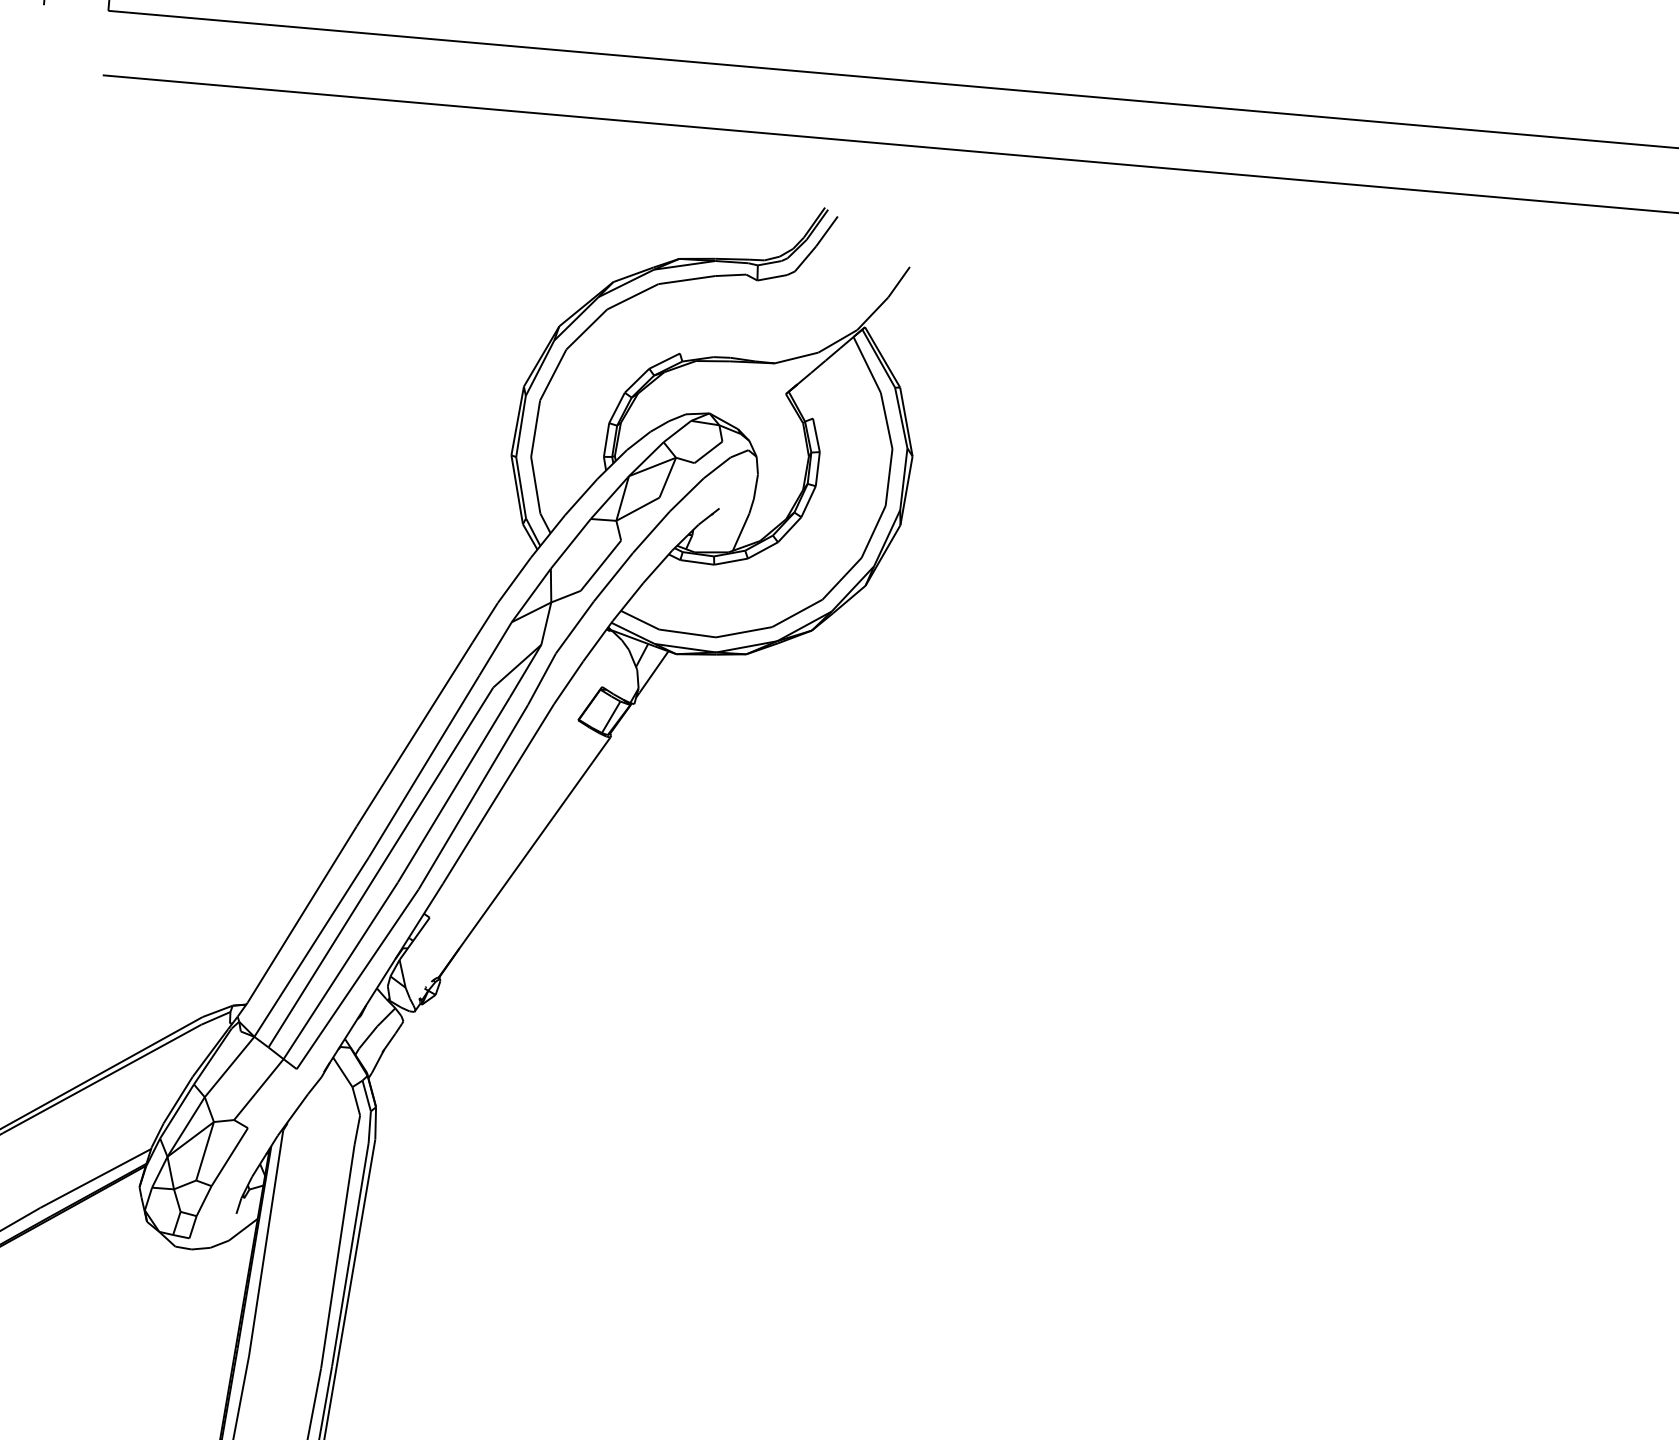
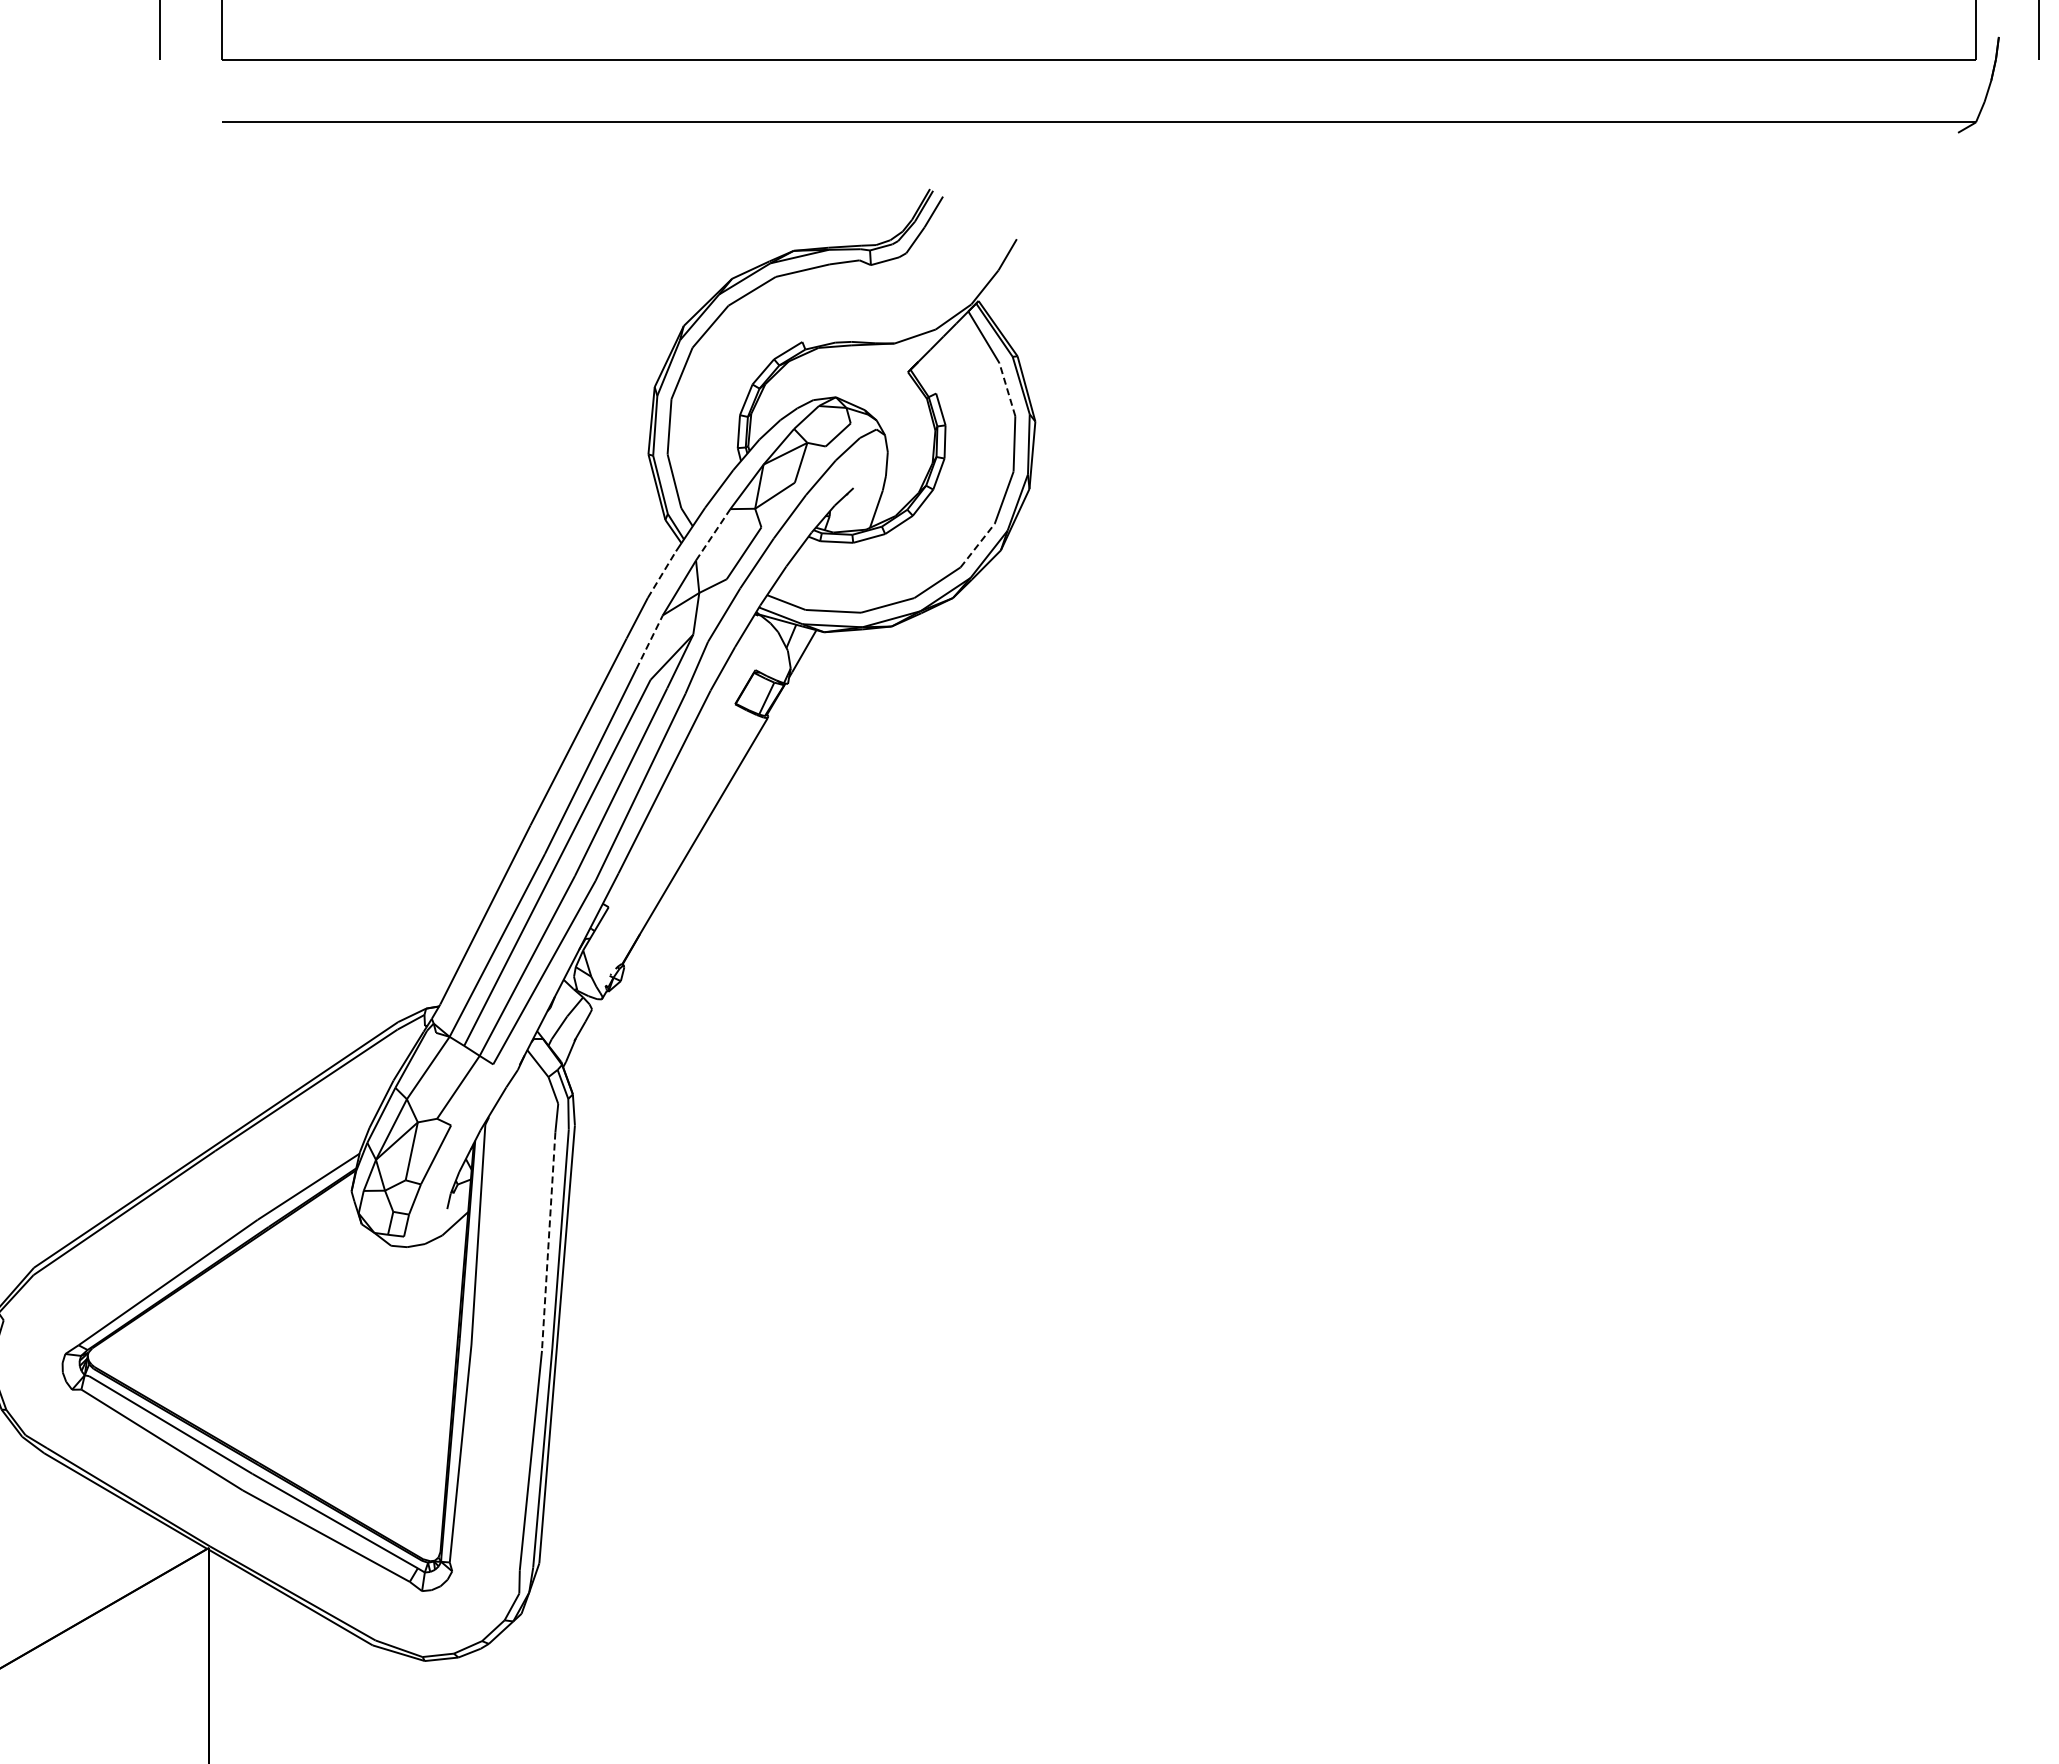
line: (886, 420) -> (1007, 389), solid -> dashed
line: (571, 543) -> (713, 534), solid -> dashed
line: (841, 578) -> (977, 545), solid -> dashed
line: (515, 580) -> (662, 574), solid -> dashed
line: (495, 647) -> (649, 641), solid -> dashed
line: (337, 1257) -> (548, 1242), solid -> dashed

